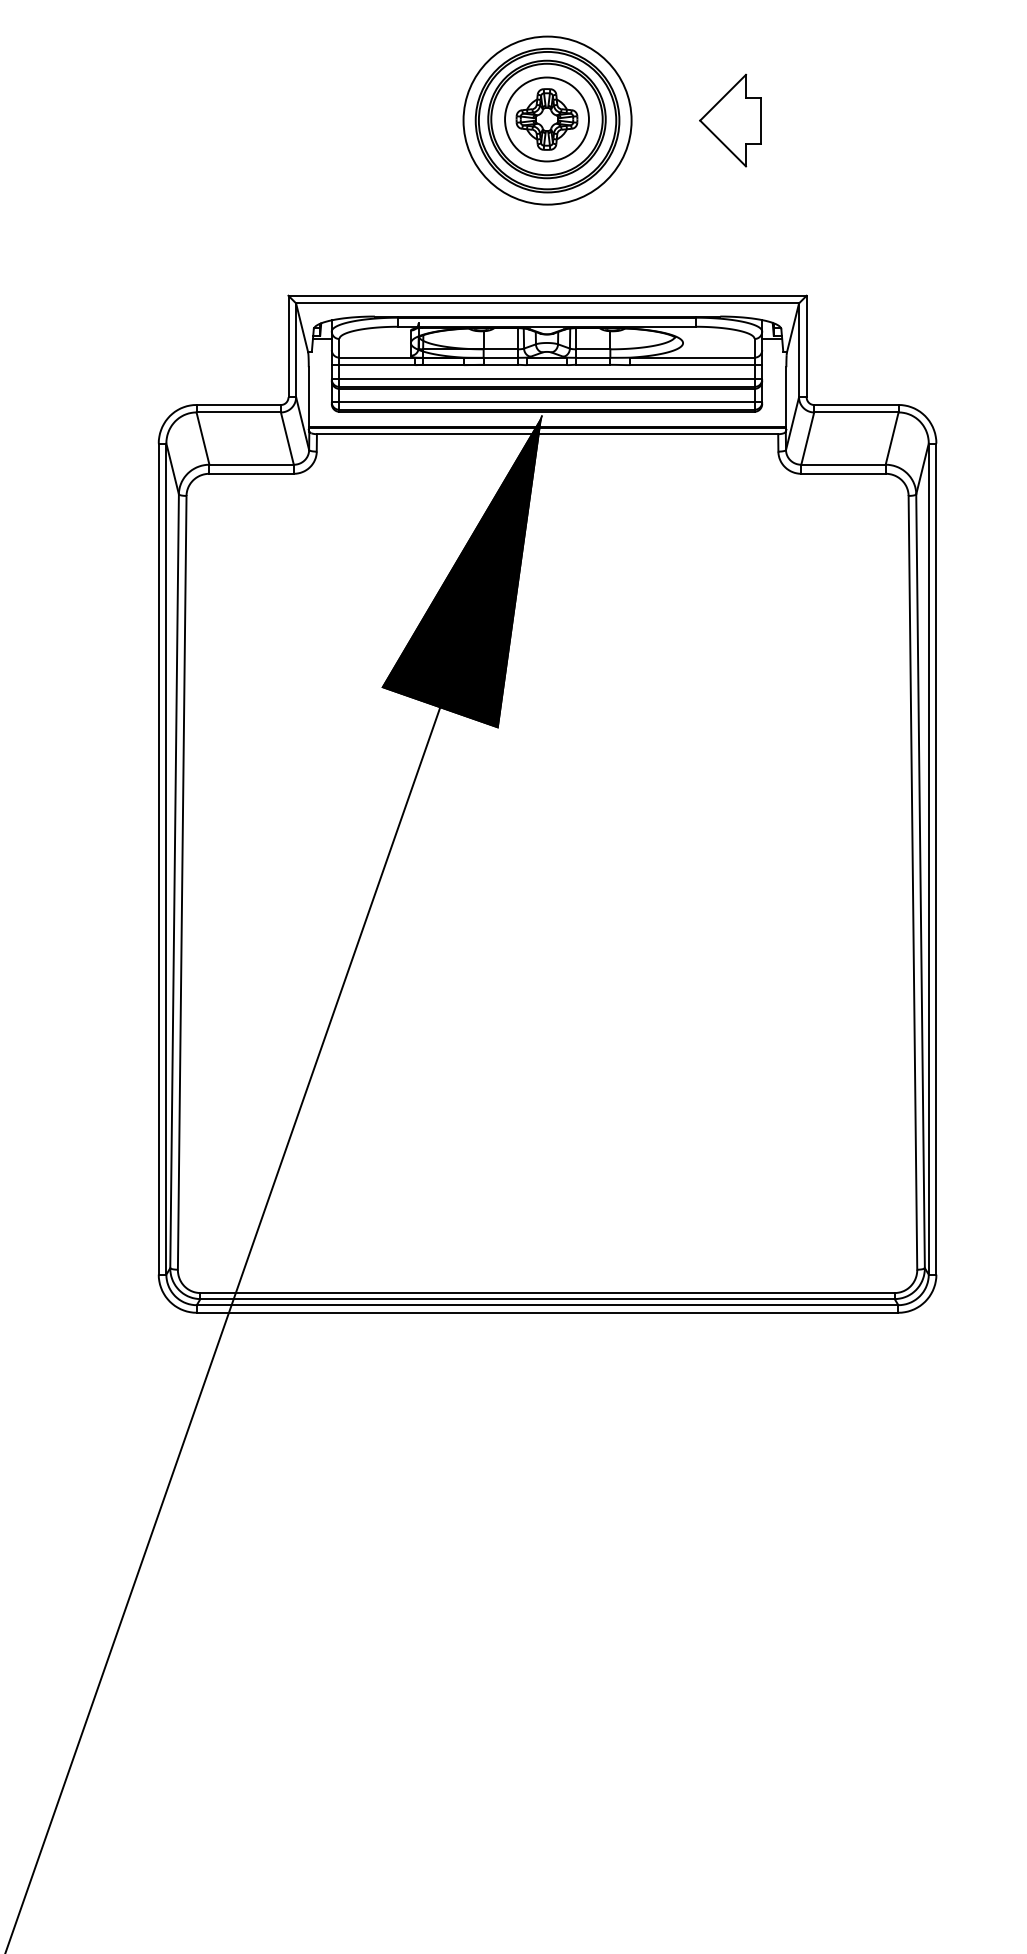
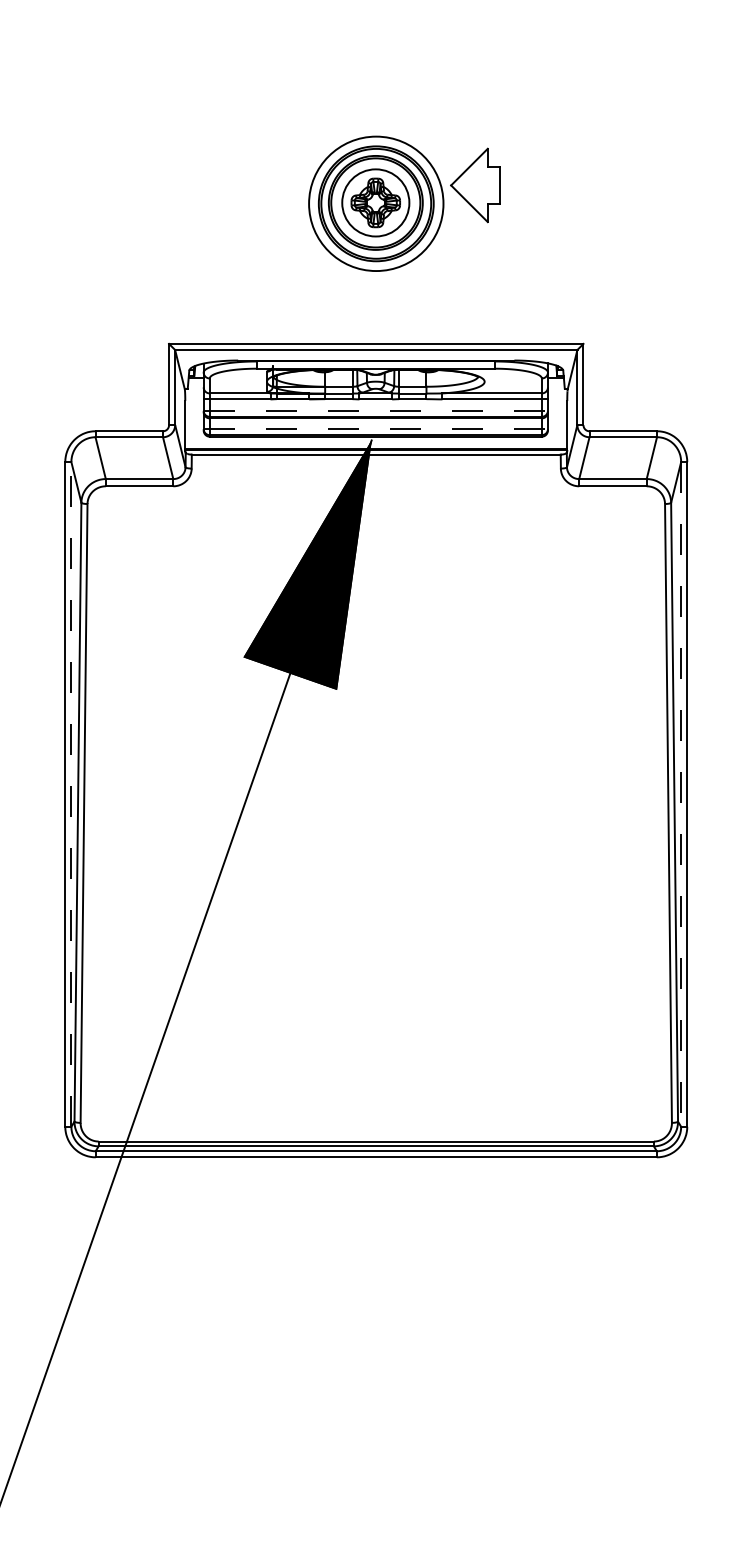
part: (730, 120) -> (475, 185), moved
line: (547, 379) -> (376, 410), solid -> dashed
line: (547, 402) -> (376, 429), solid -> dashed
line: (166, 859) -> (71, 794), solid -> dashed
line: (928, 859) -> (680, 794), solid -> dashed

